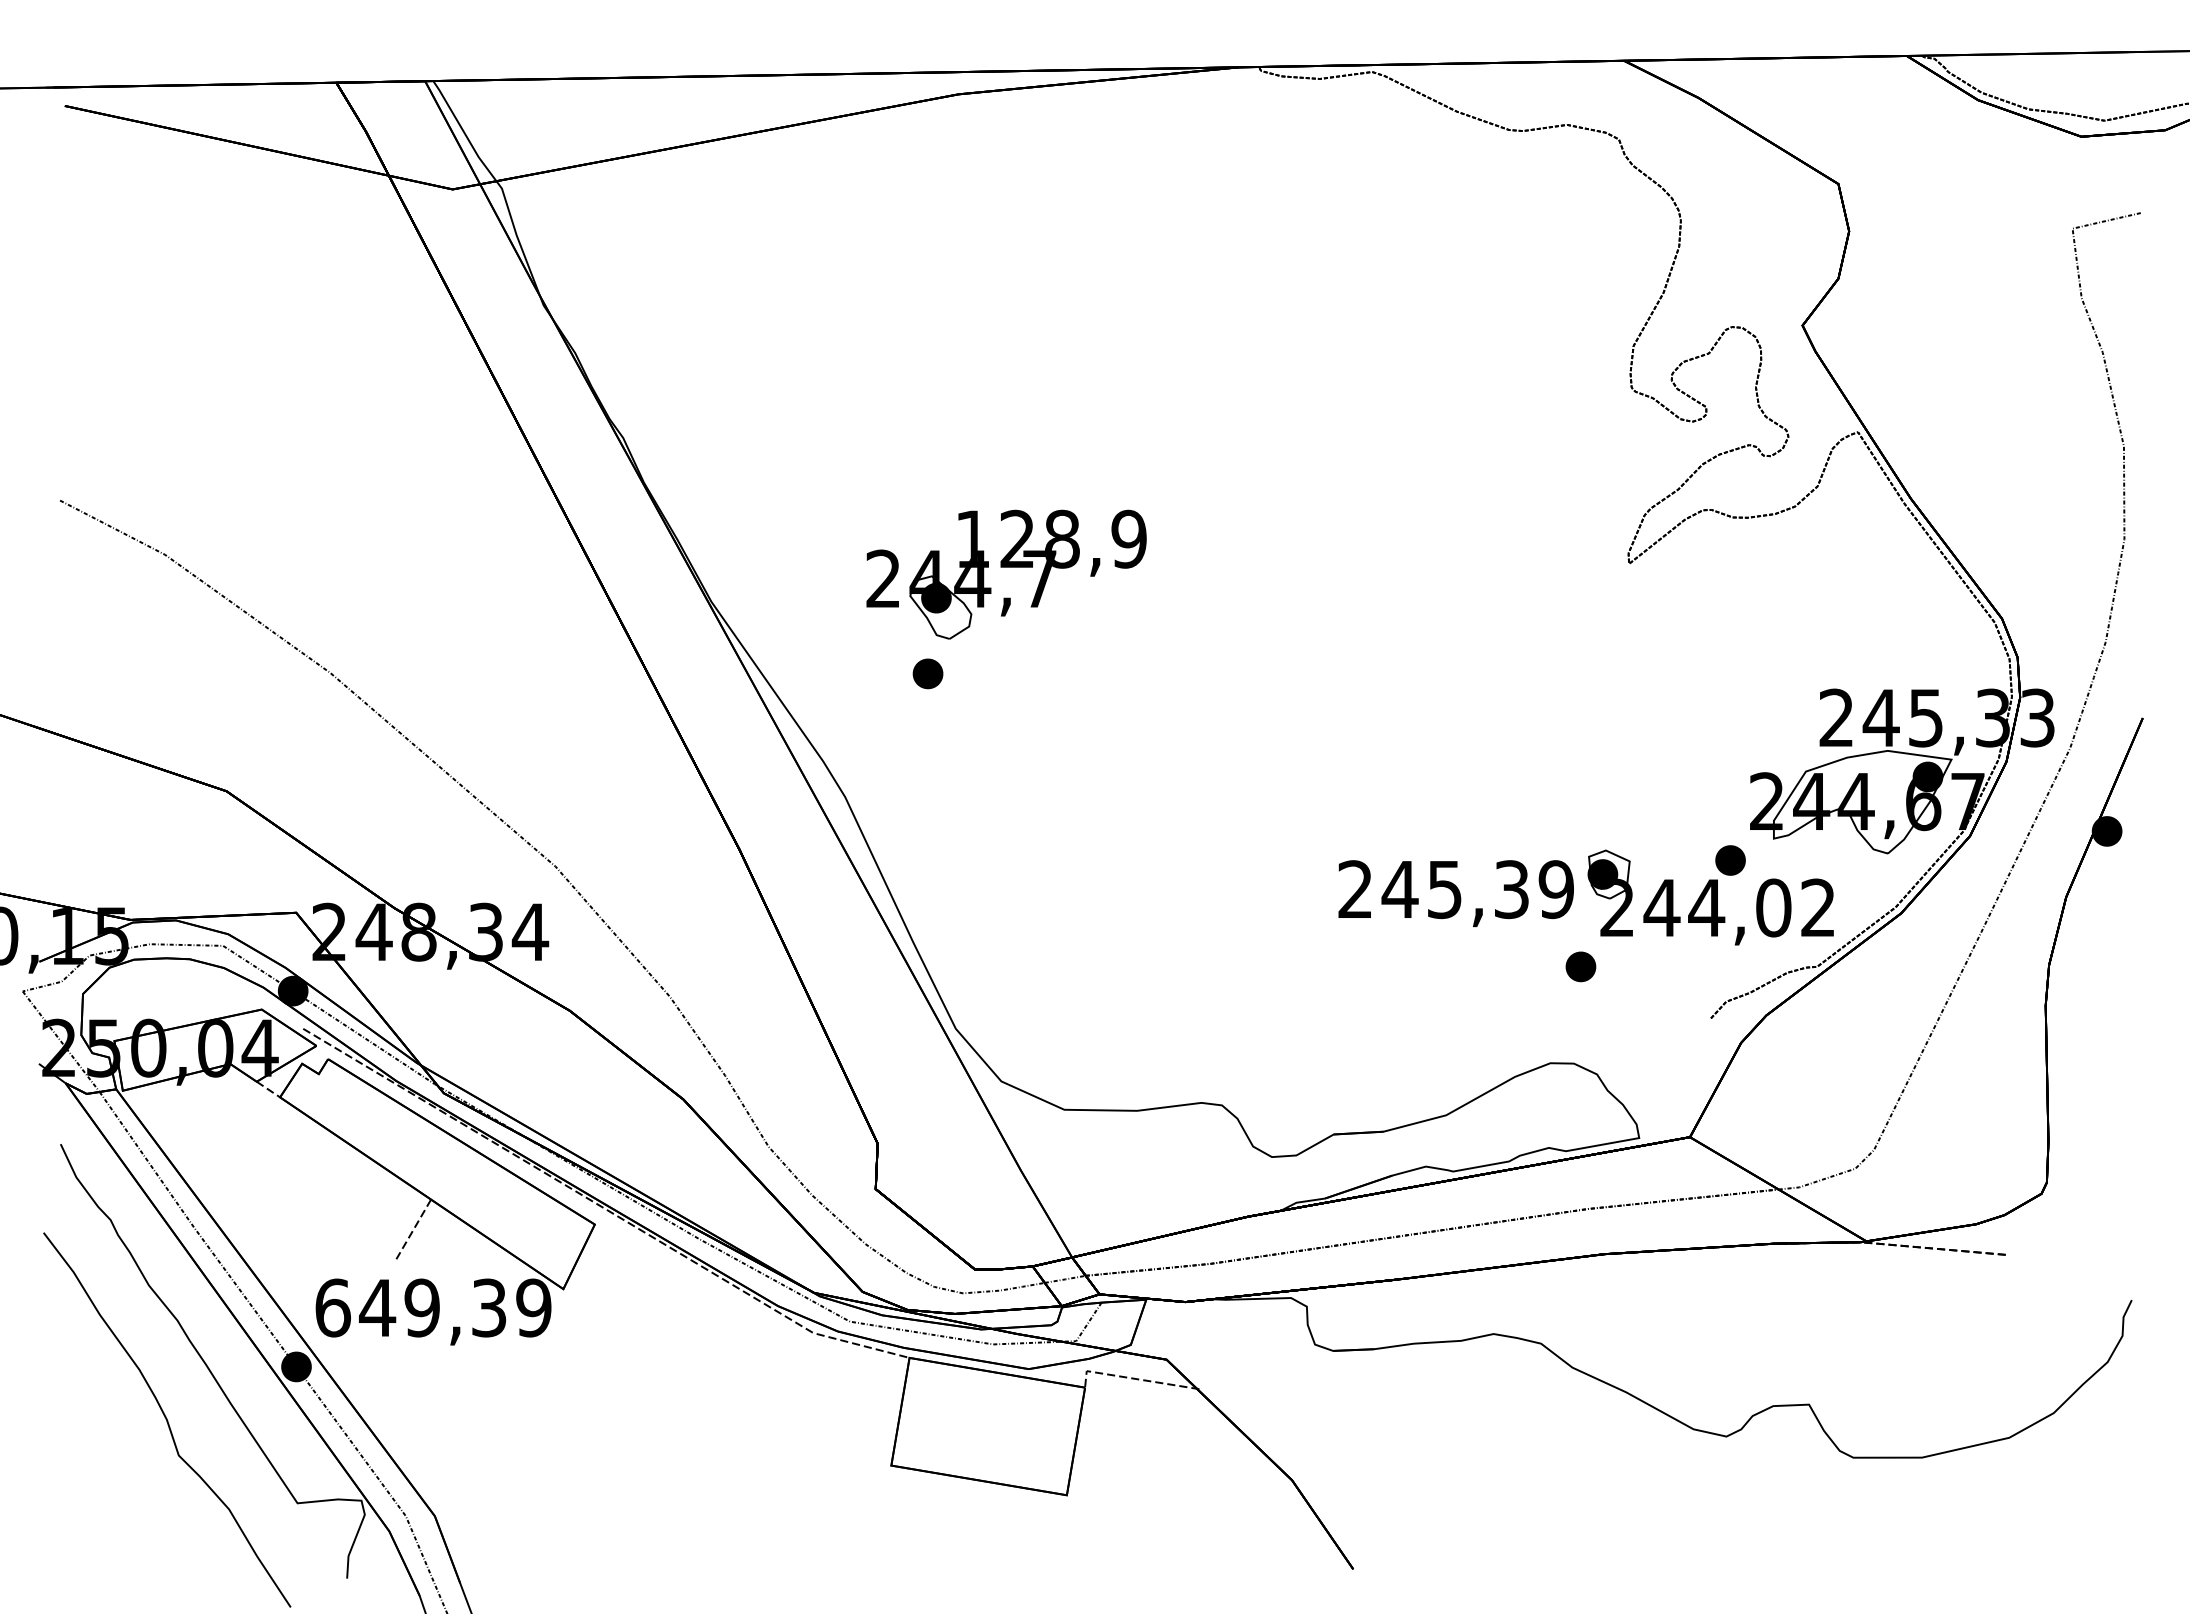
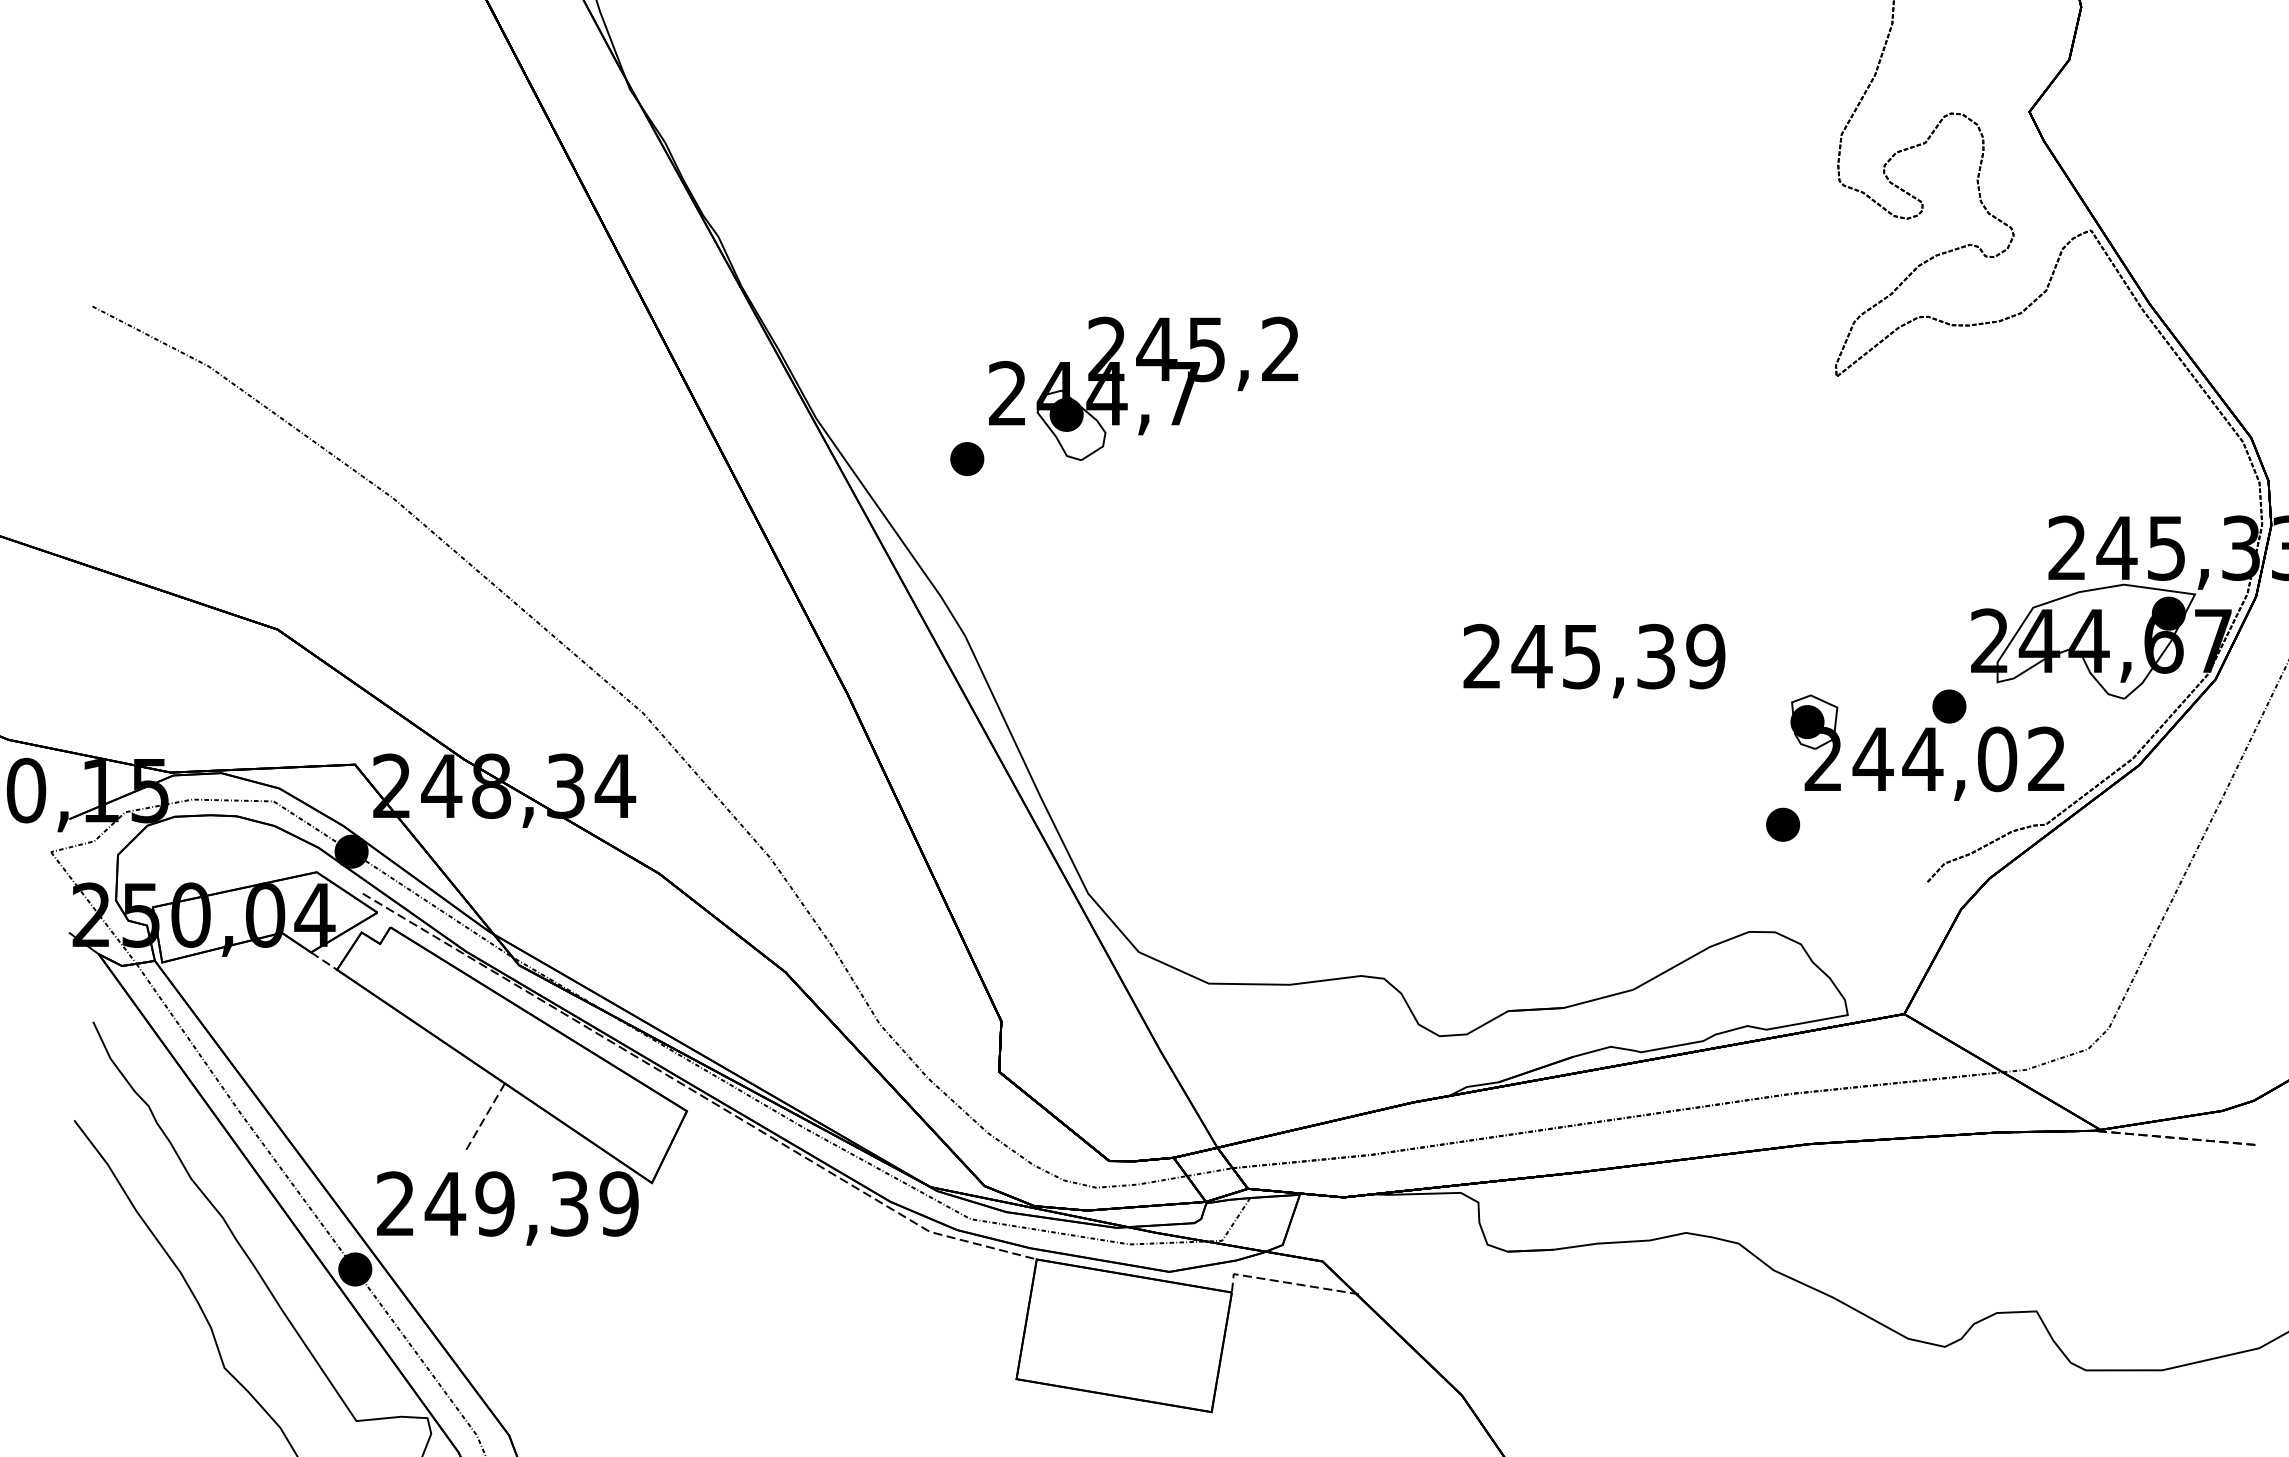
text: (1051, 538) -> (1194, 348), 128,9 -> 245,2
part: (927, 673) -> (966, 458), moved
text: (1455, 893) -> (1593, 660), moved
text: (332, 1307) -> (395, 1203), 649,39 -> 249,39

